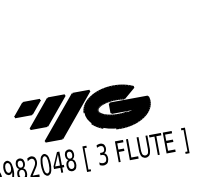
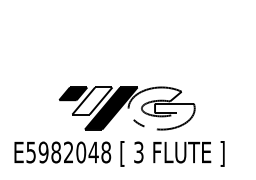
fill: (116, 107) -> (161, 108), removed
fill: (47, 111) -> (92, 100), removed

